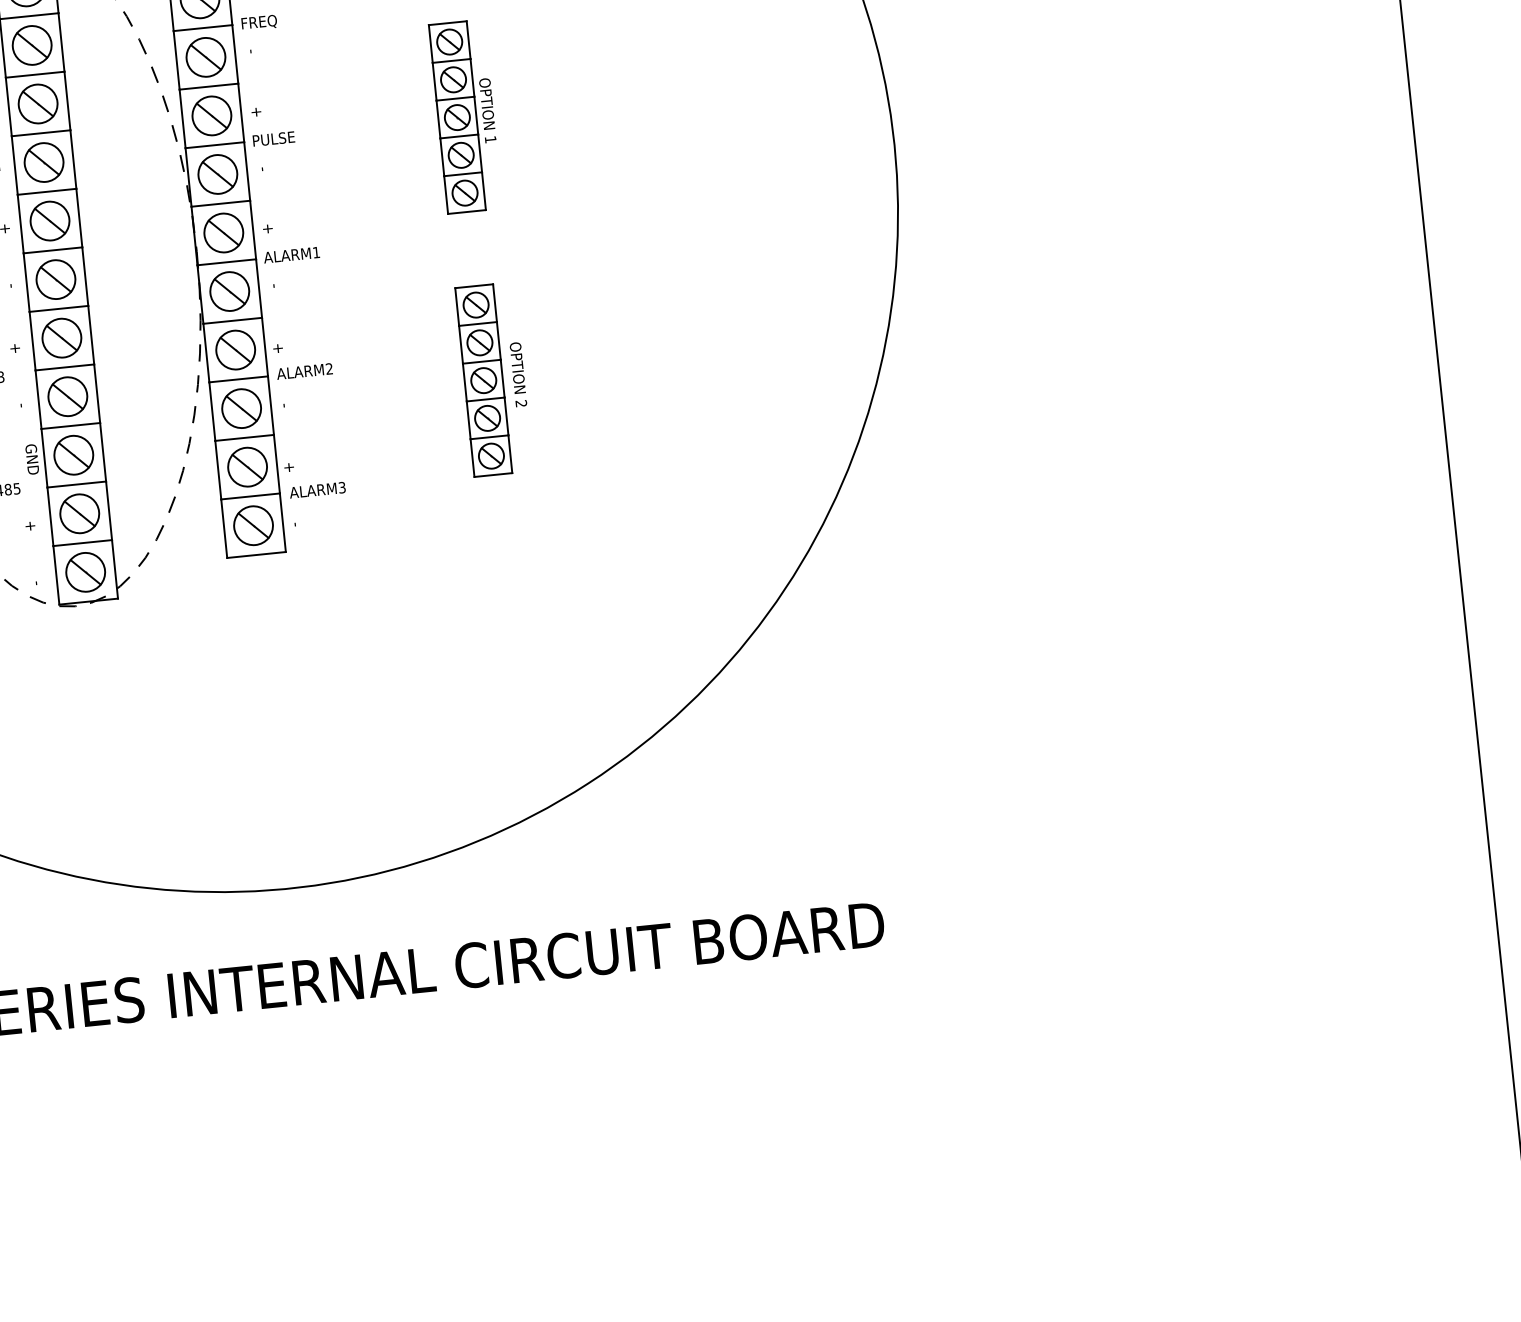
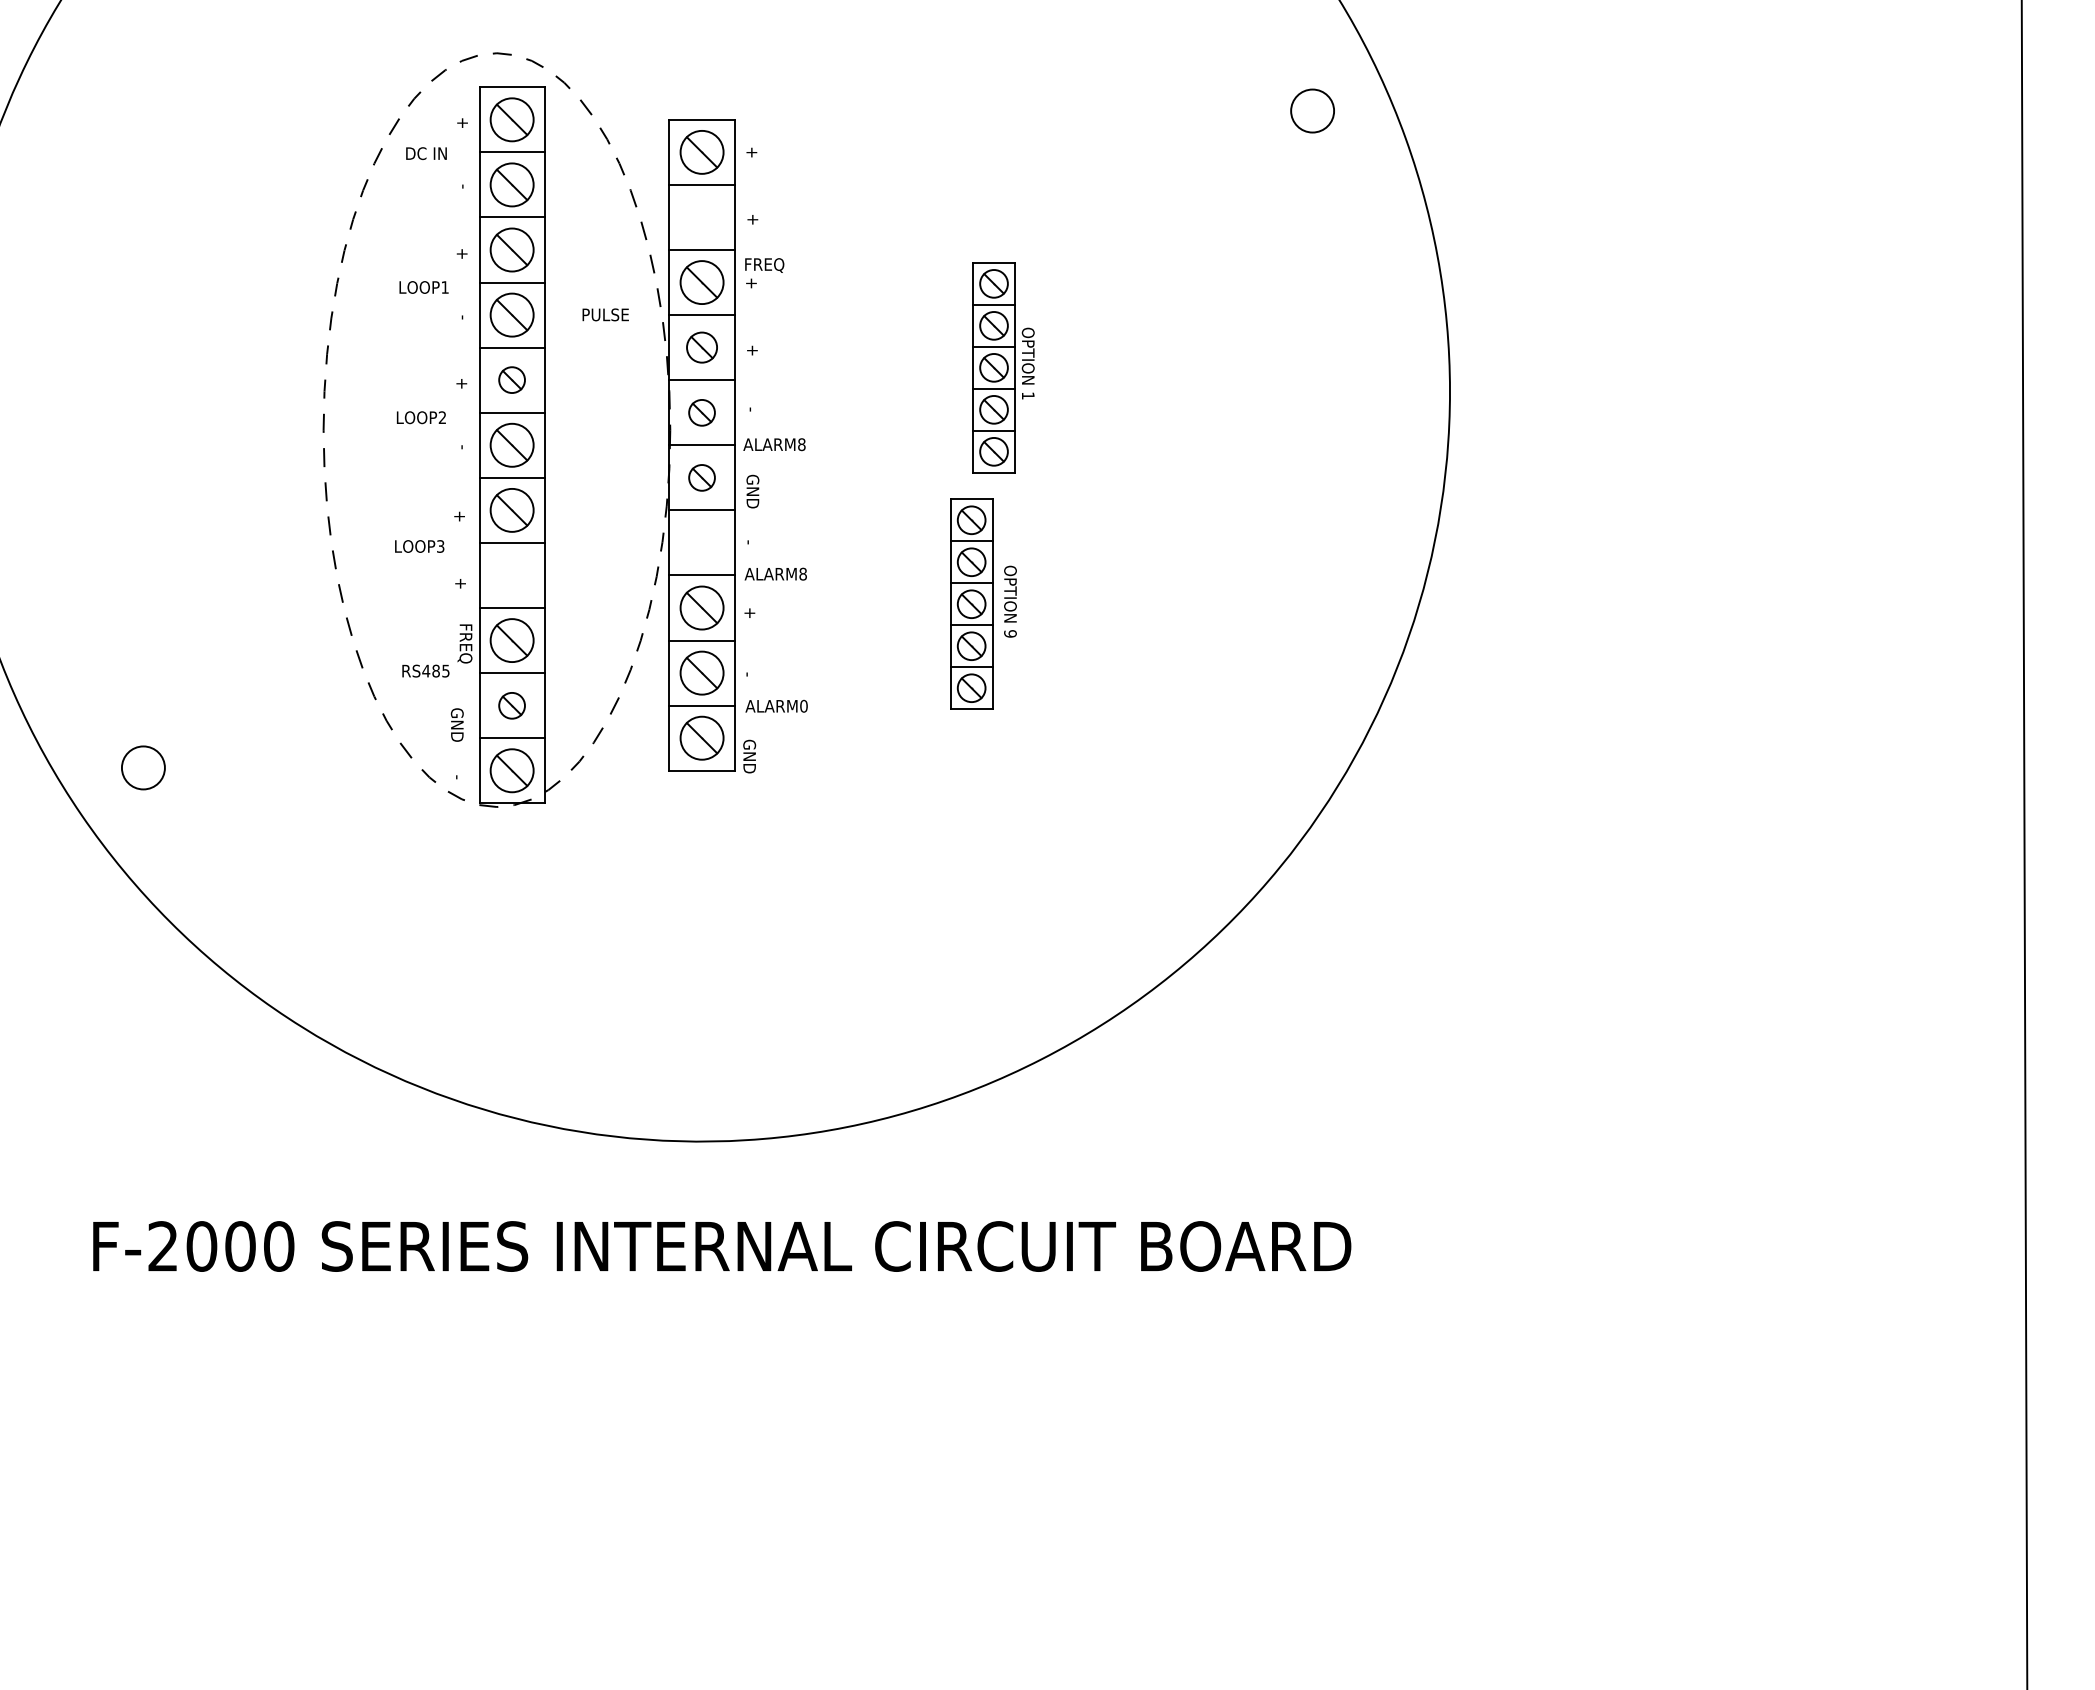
text: (259, 22) -> (764, 265), moved
text: (251, 54) -> (752, 219), - -> +
part: (205, 57) -> (701, 217), removed
part: (465, 116) -> (1003, 367), moved
text: (273, 138) -> (605, 314), moved
text: (263, 172) -> (752, 350), - -> +
part: (217, 174) -> (701, 347), size x0.7
part: (49, 220) -> (511, 379), size x0.6
text: (267, 228) -> (750, 412), + -> -
part: (223, 232) -> (701, 412), size x0.6
text: (316, 252) -> (801, 444), ALARM1 -> ALARM8
part: (229, 291) -> (701, 477), size x0.6
text: (276, 299) -> (752, 491), - -> GND
text: (277, 348) -> (748, 545), + -> -
part: (235, 349) -> (701, 542), removed
text: (328, 368) -> (802, 573), ALARM2 -> ALARM8
part: (67, 396) -> (511, 575), removed
text: (521, 403) -> (1010, 633), 2 -> 9
text: (22, 408) -> (460, 583), - -> +
text: (284, 408) -> (749, 612), - -> +
text: (31, 462) -> (464, 643), GND -> FREQ
text: (288, 466) -> (747, 677), + -> -
text: (341, 487) -> (803, 706), ALARM3 -> ALARM0
part: (79, 513) -> (511, 705), size x0.6
text: (31, 535) -> (456, 724), + -> GND
text: (297, 537) -> (749, 756), - -> GND

